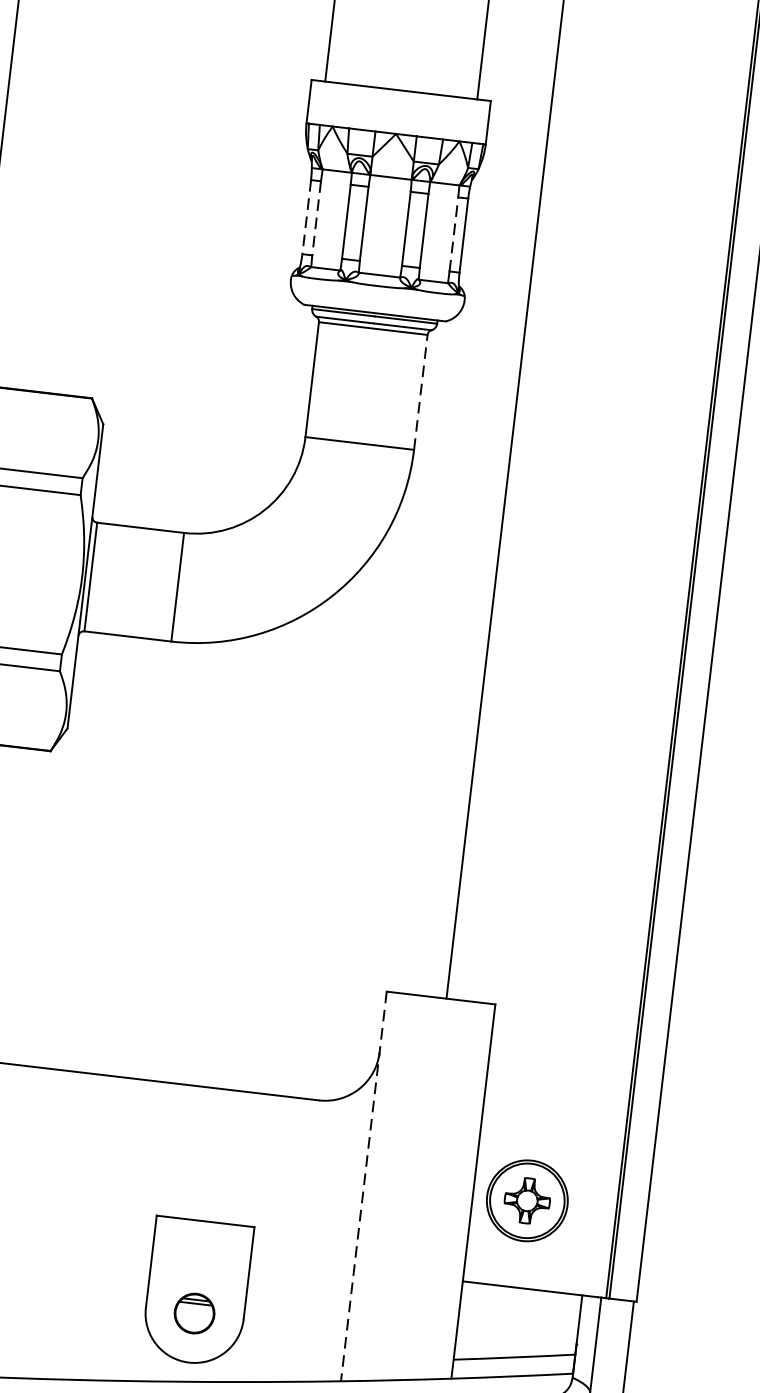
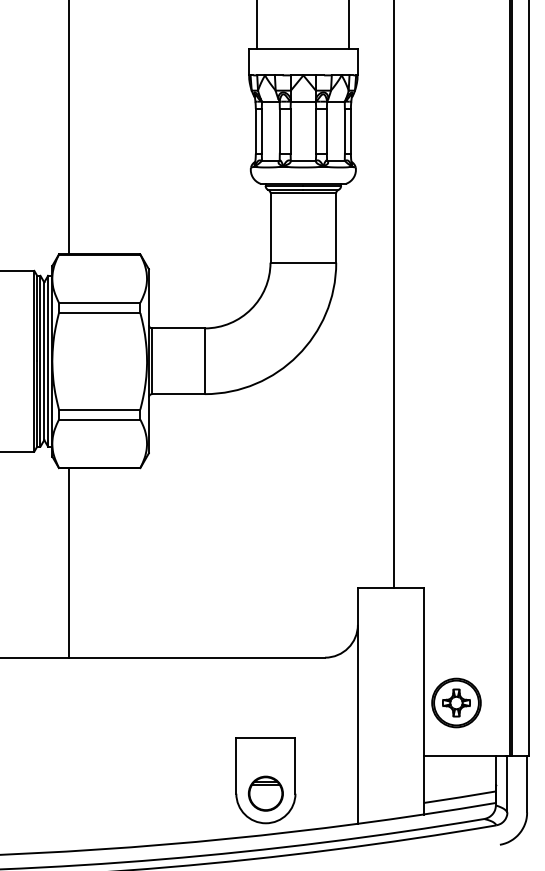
line: (306, 217) -> (255, 131), dashed -> solid
line: (316, 218) -> (261, 131), dashed -> solid
line: (453, 232) -> (344, 130), dashed -> solid
line: (421, 391) -> (336, 227), dashed -> solid
line: (363, 1185) -> (357, 705), dashed -> solid
part: (194, 1313) -> (265, 793), size x1.43

